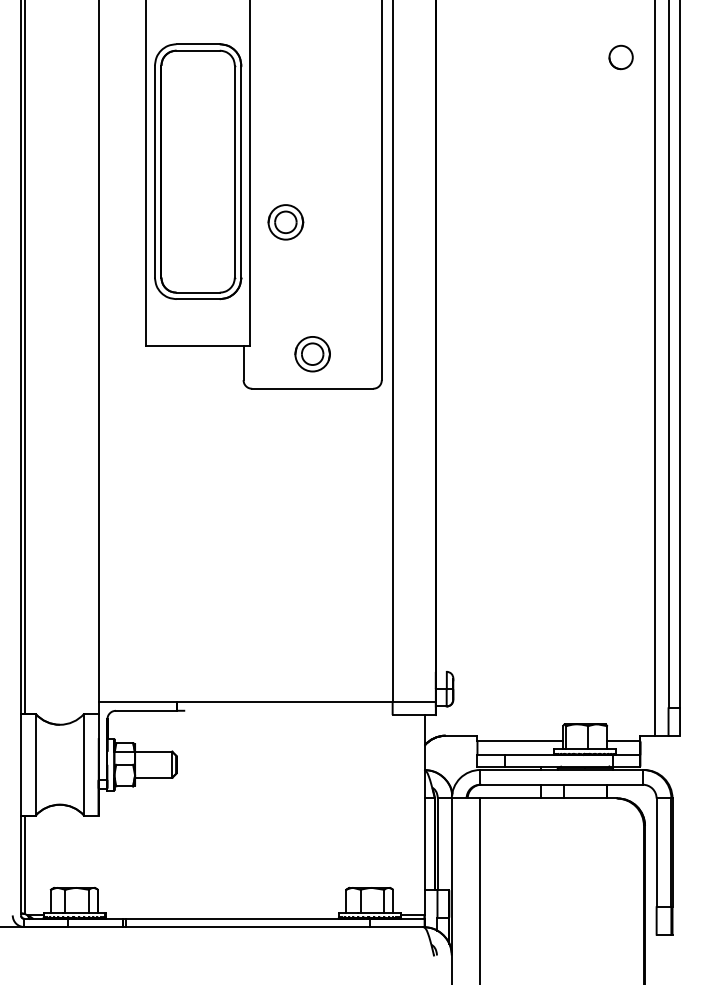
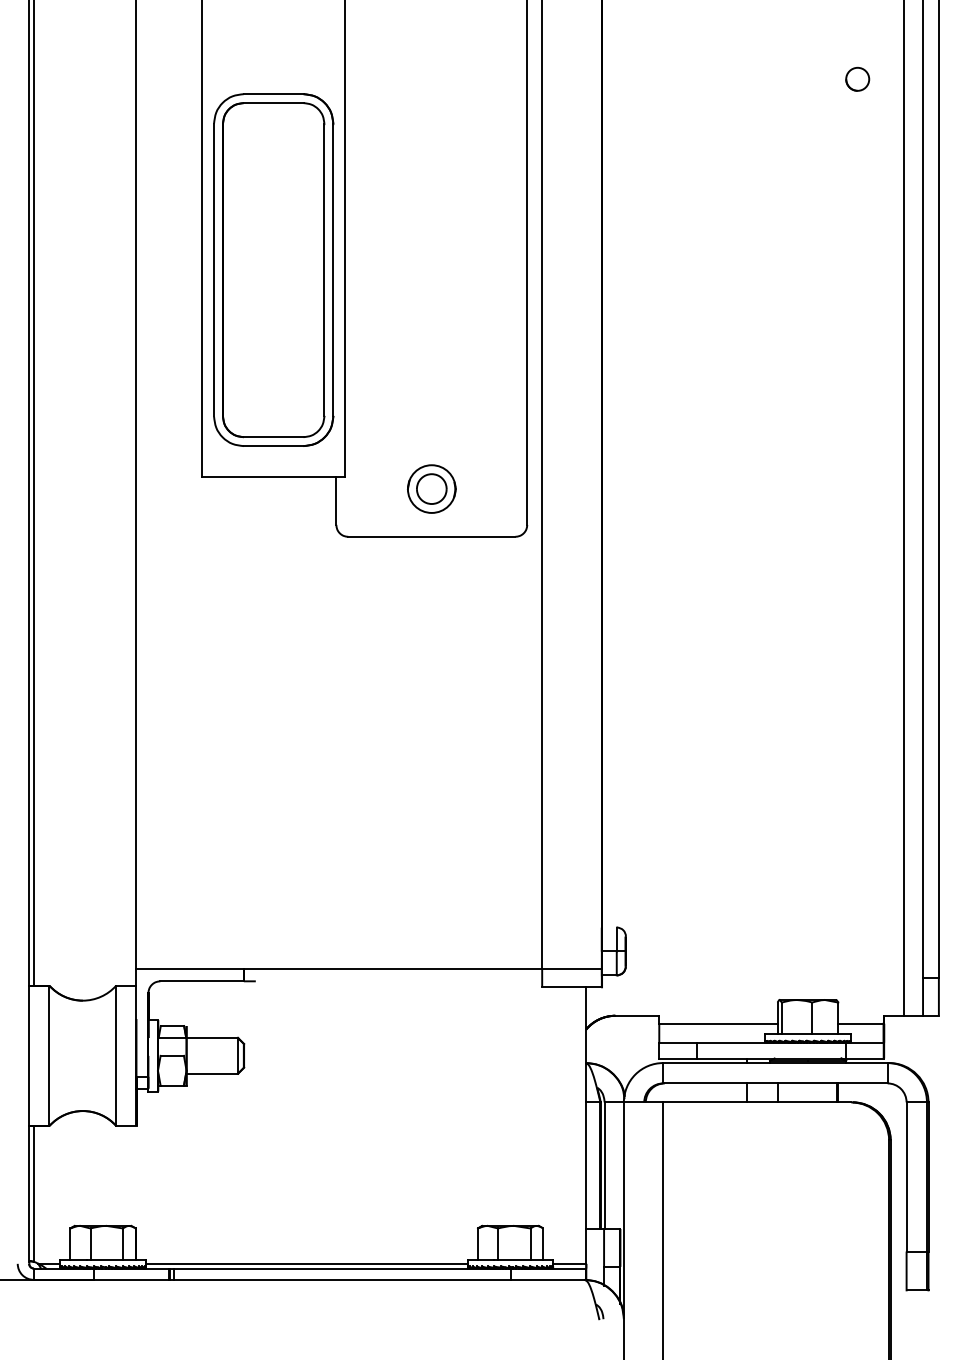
circle: (621, 56) -> (857, 78), size x0.71
part: (198, 171) -> (273, 269), moved
part: (285, 221) -> (394, 306), removed
line: (221, 915) -> (306, 1263), added

